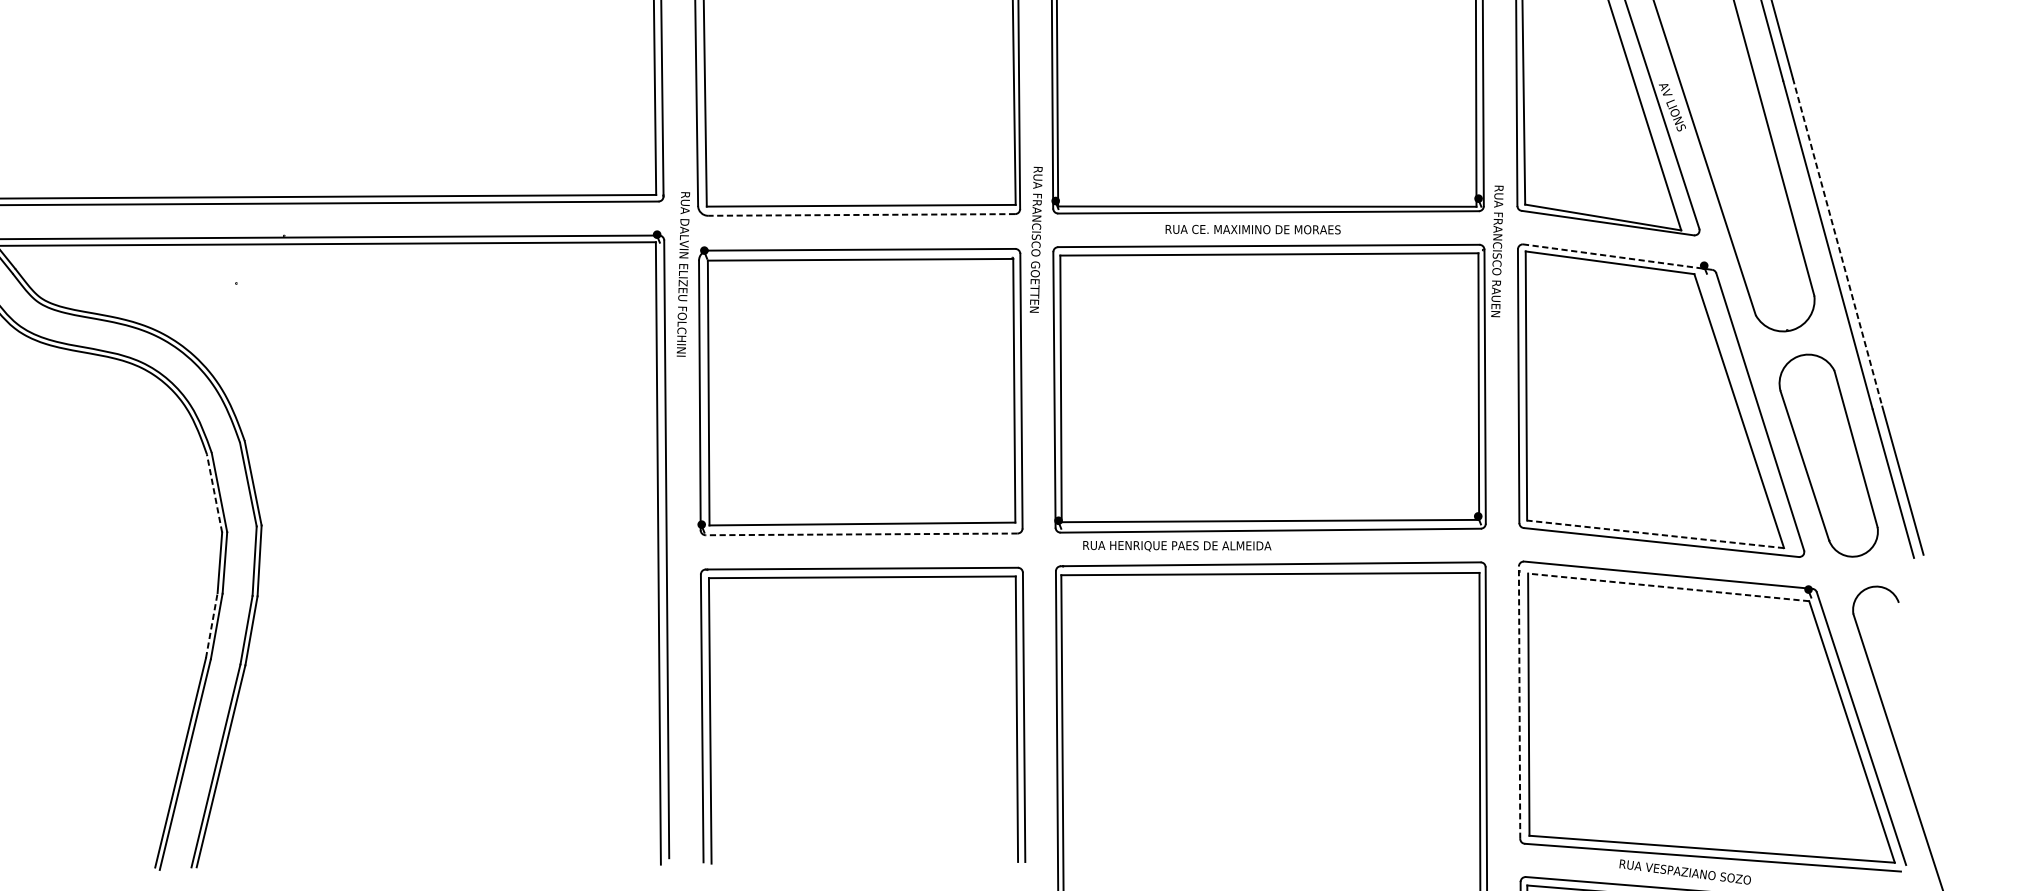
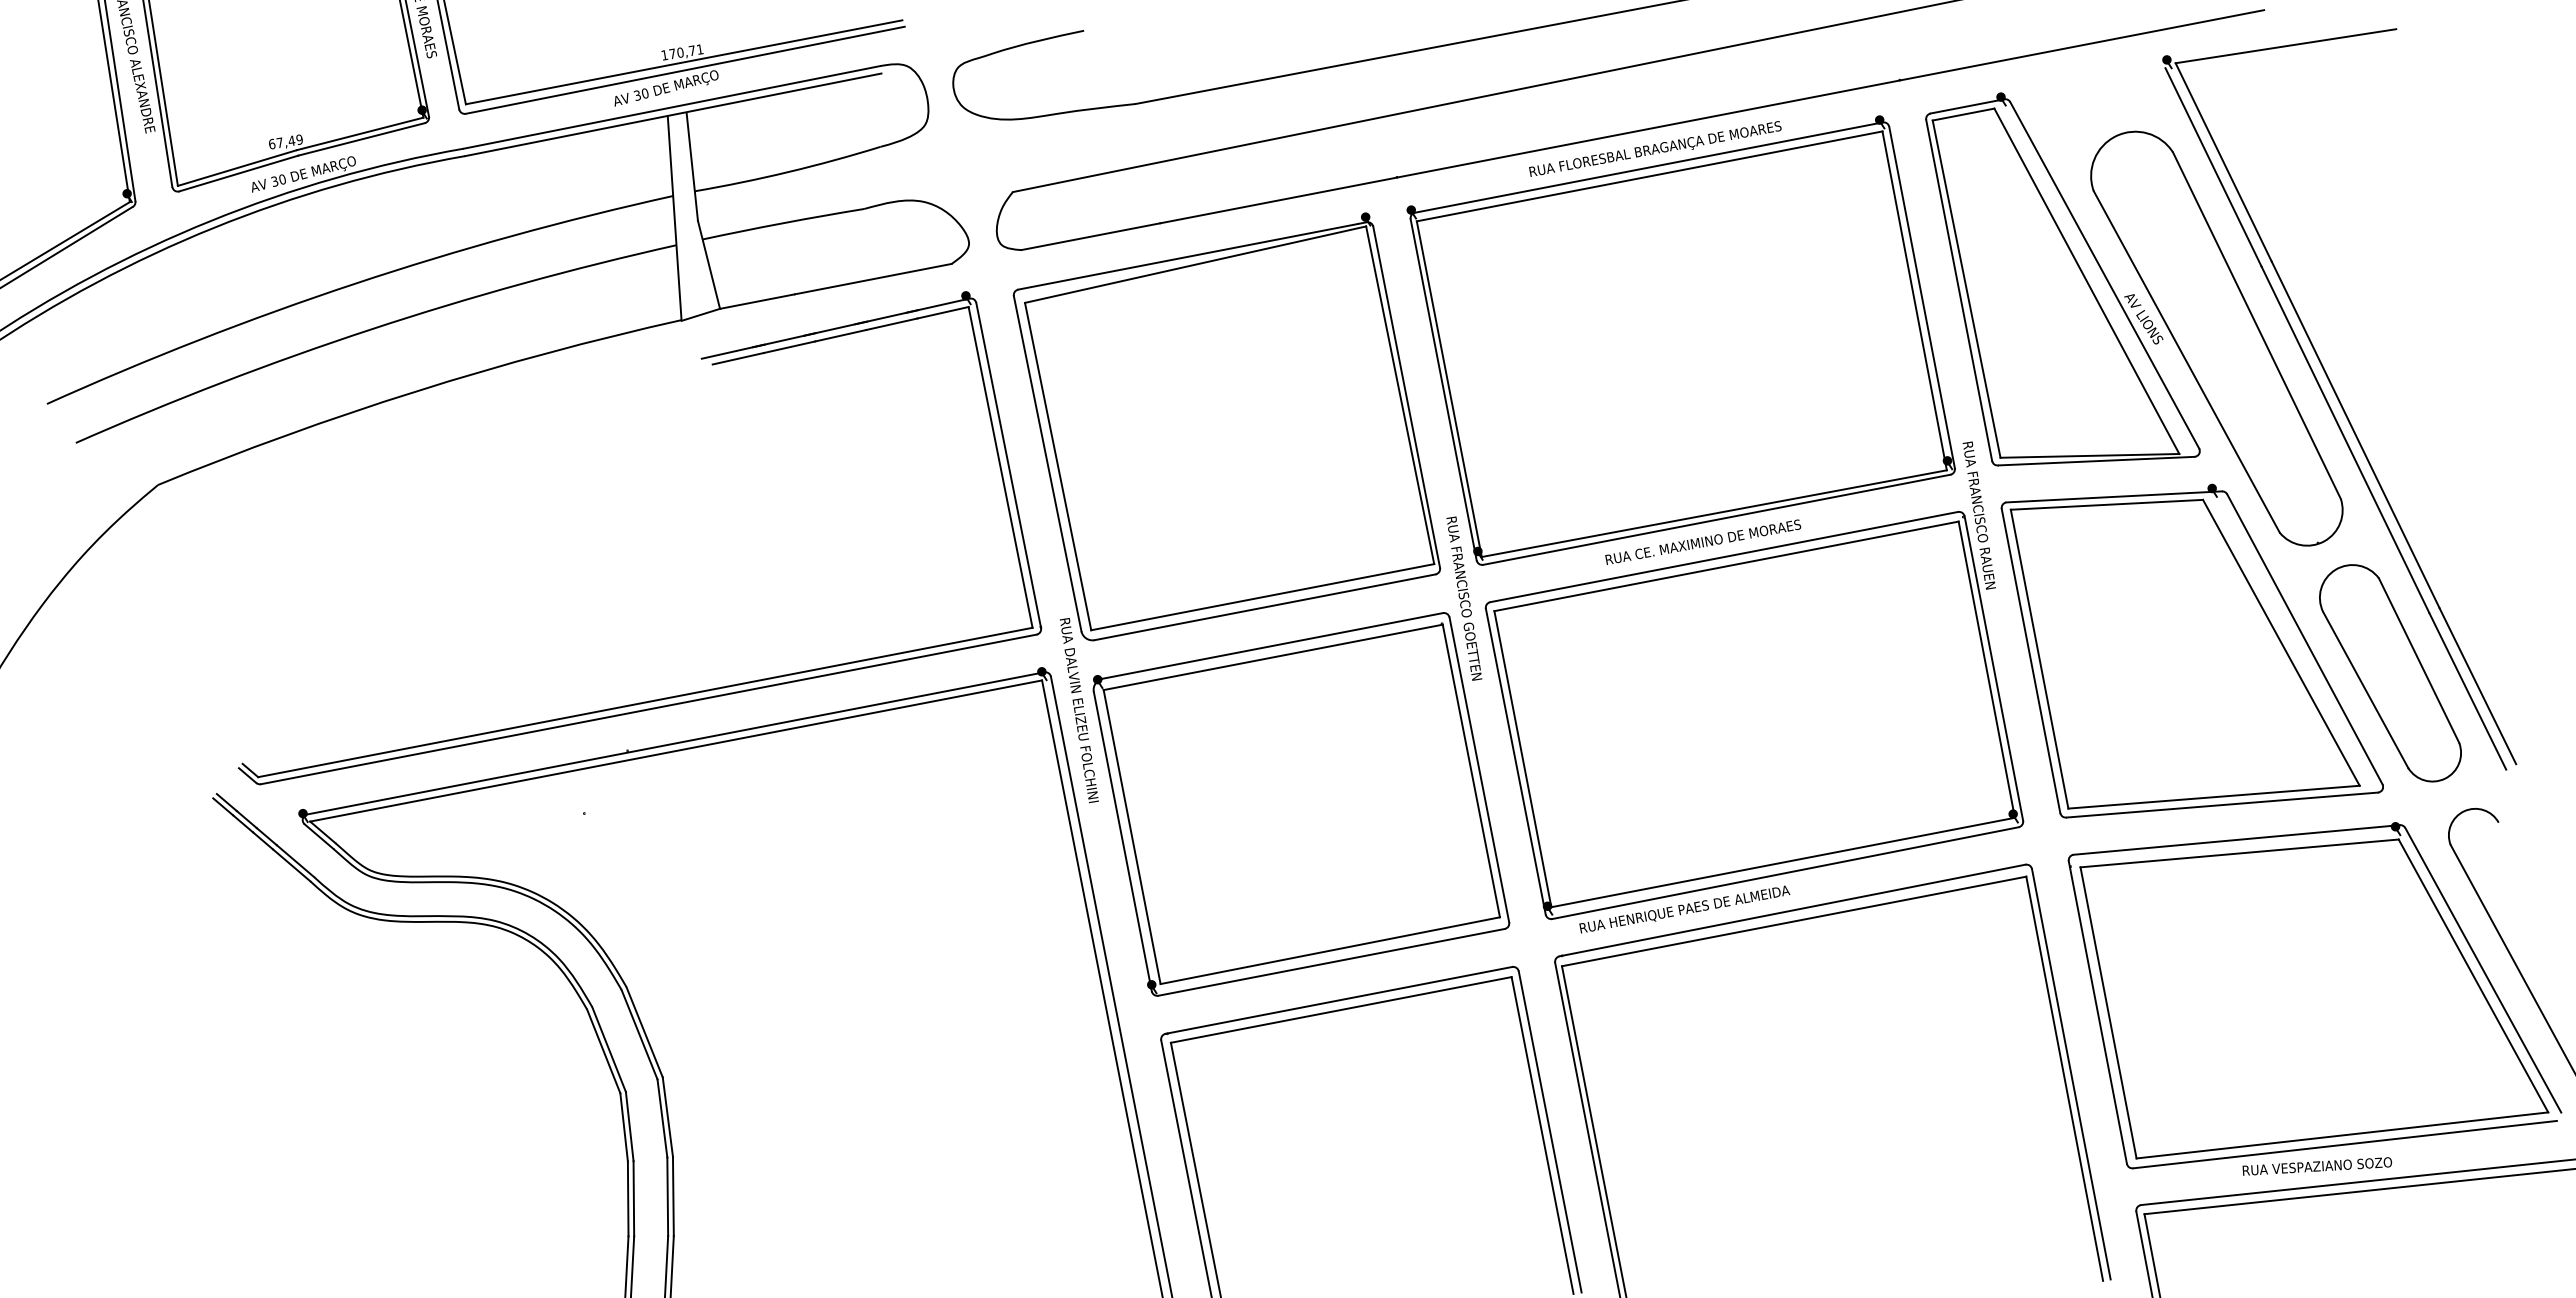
line: (861, 215) -> (1265, 607), dashed -> solid
line: (1837, 242) -> (2355, 435), dashed -> solid
line: (1617, 256) -> (2113, 496), dashed -> solid
line: (214, 492) -> (603, 1050), dashed -> solid
line: (861, 534) -> (1331, 962), dashed -> solid
line: (1655, 534) -> (2213, 797), dashed -> solid
line: (1668, 587) -> (2239, 853), dashed -> solid
line: (212, 625) -> (628, 1198), dashed -> solid
line: (1519, 702) -> (2097, 1012), dashed -> solid

